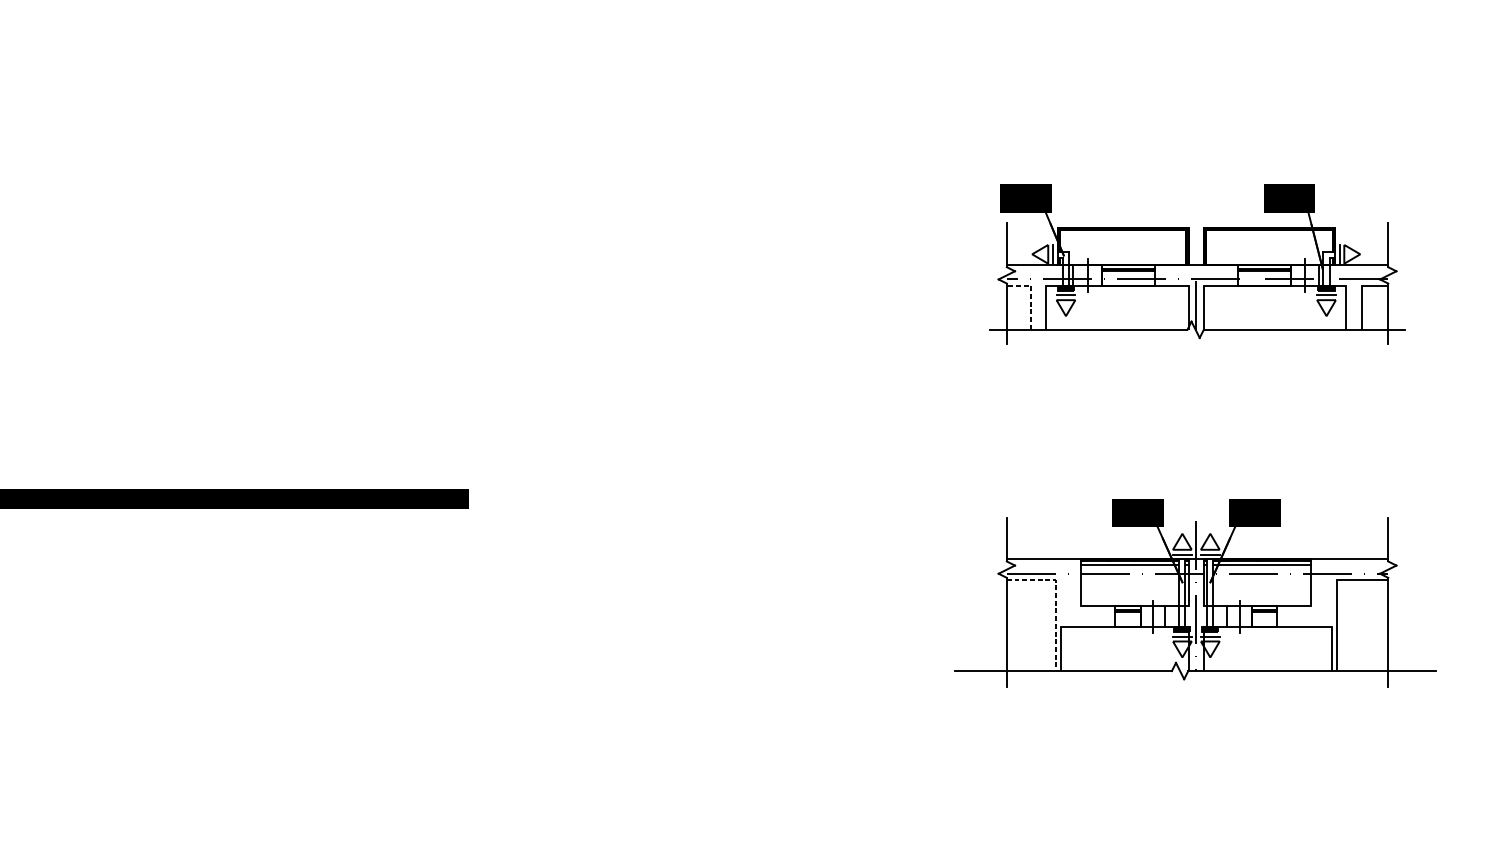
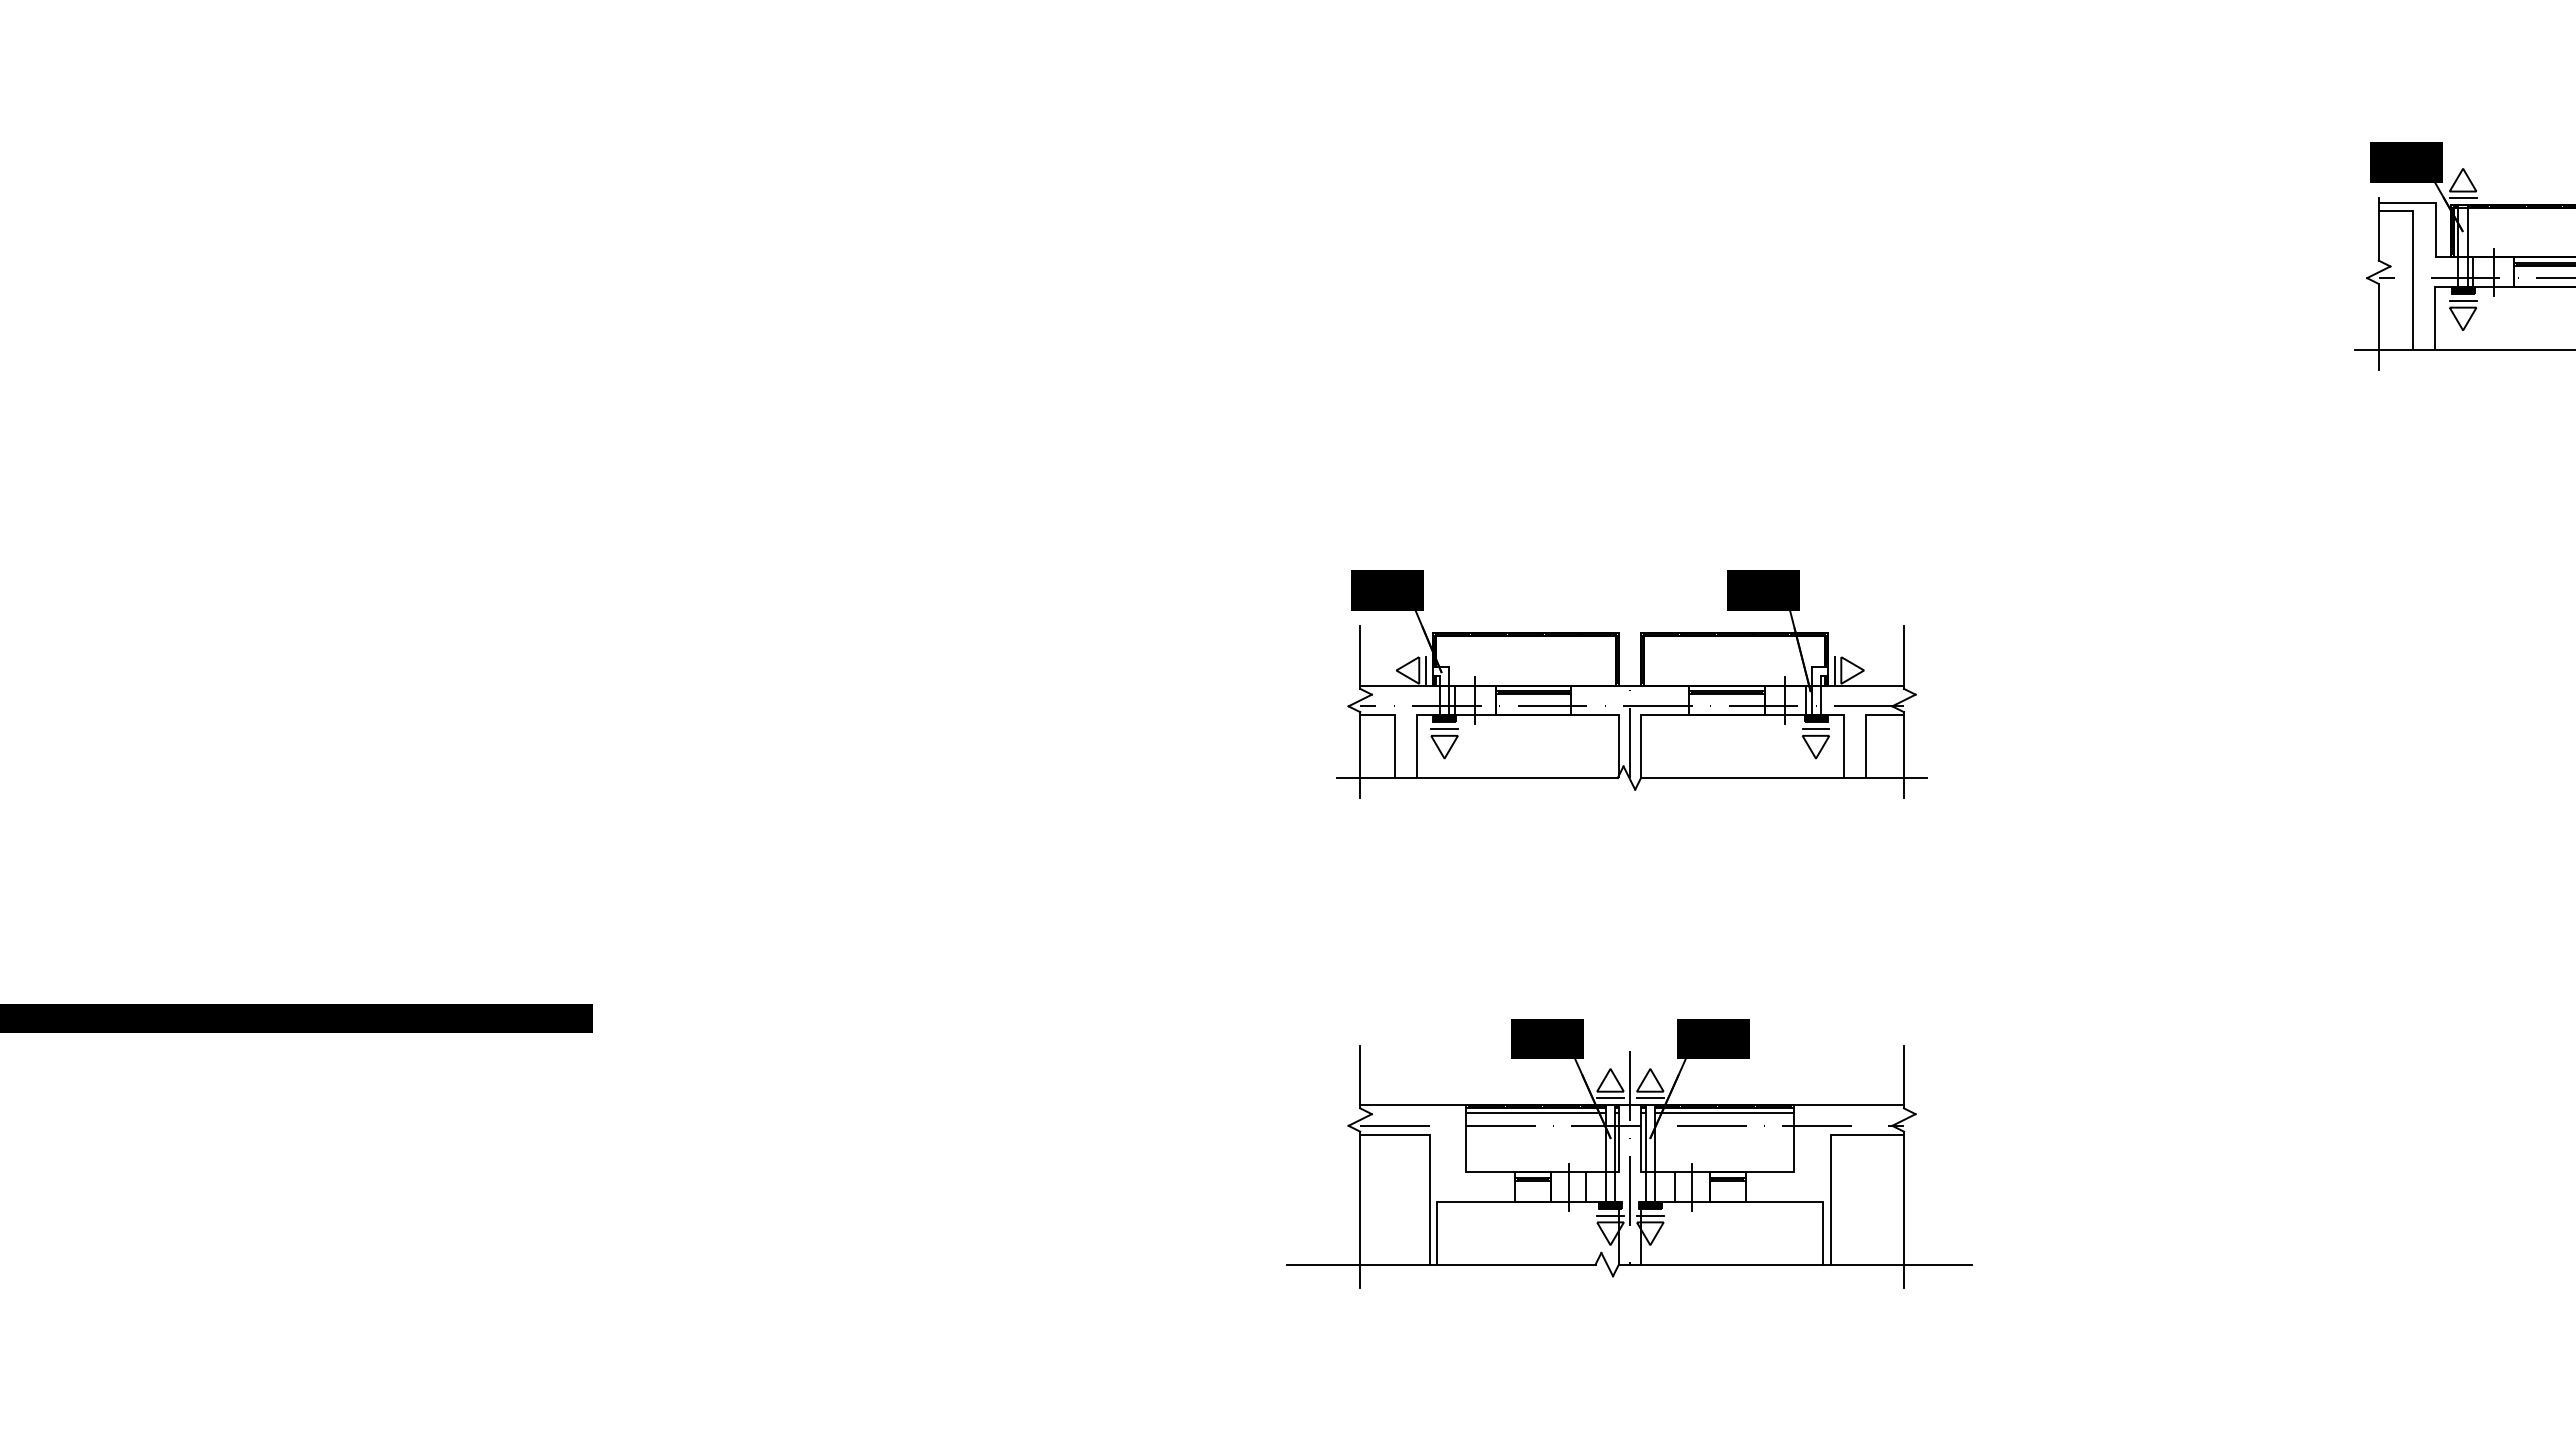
line: (1030, 295) -> (1394, 728), dashed -> solid
line: (1055, 600) -> (1429, 1164), dashed -> solid

